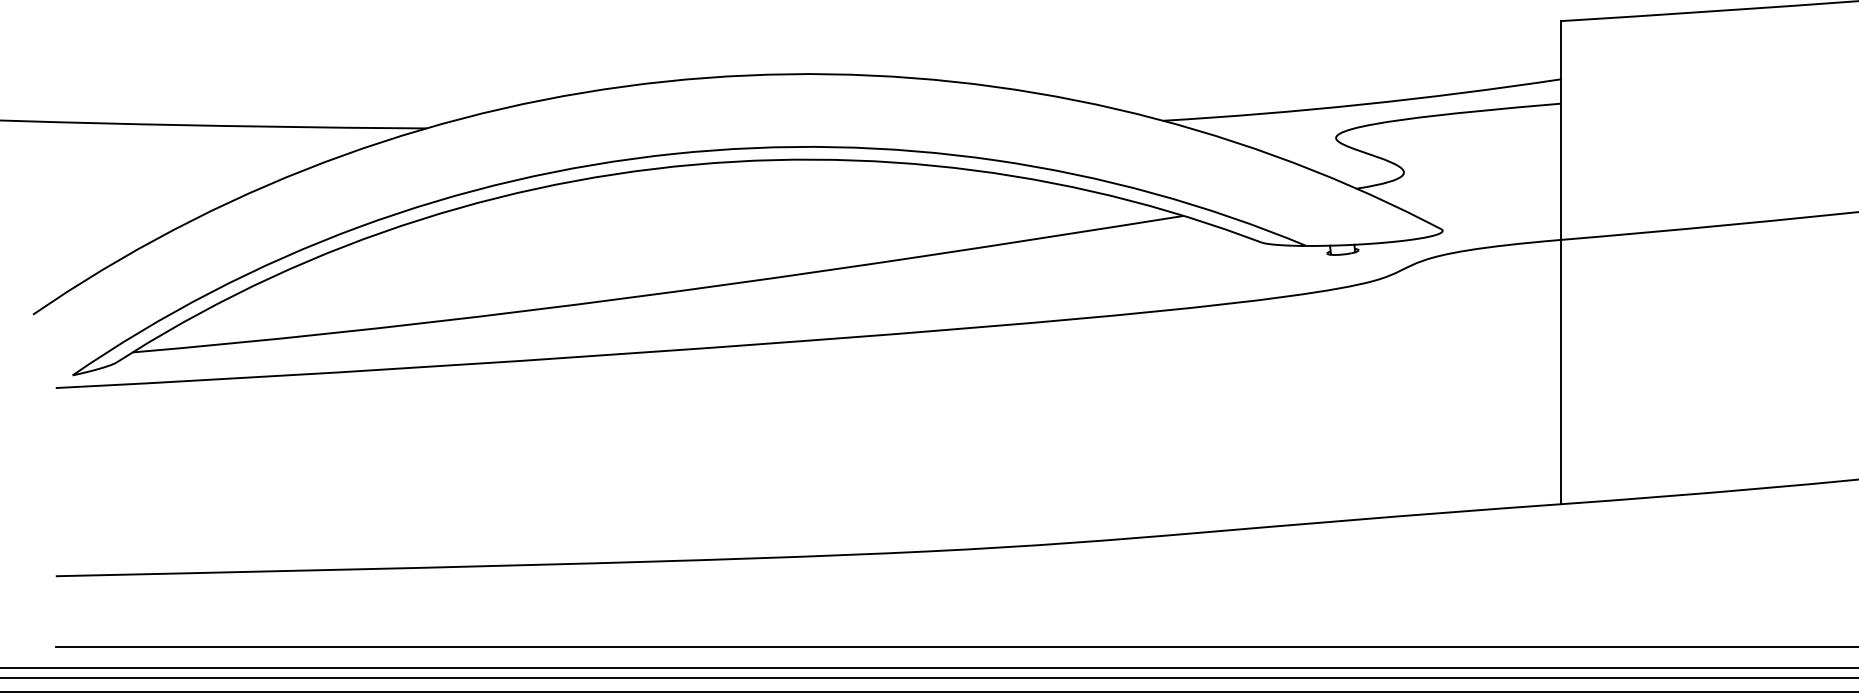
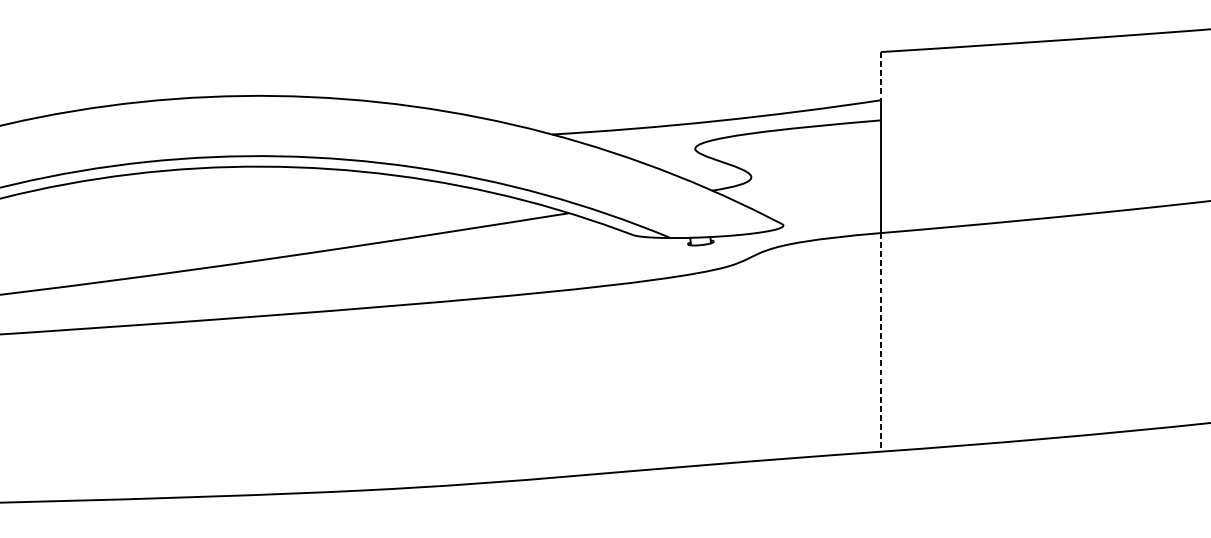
line: (1560, 50) -> (880, 76), solid -> dashed
line: (1560, 372) -> (880, 342), solid -> dashed

